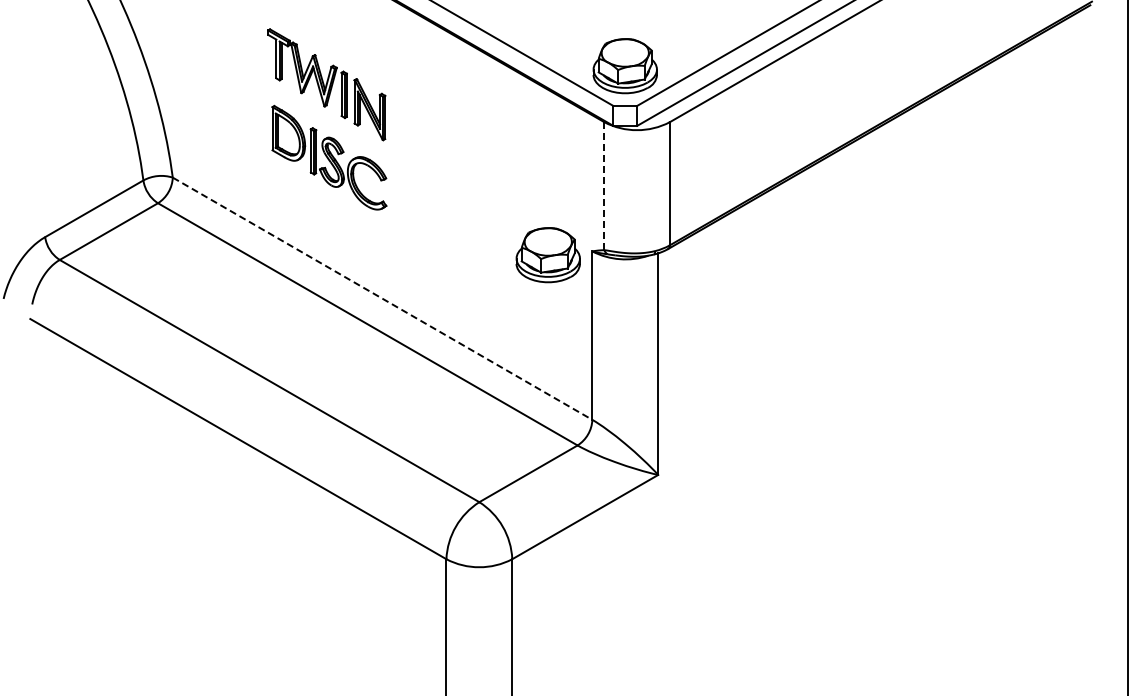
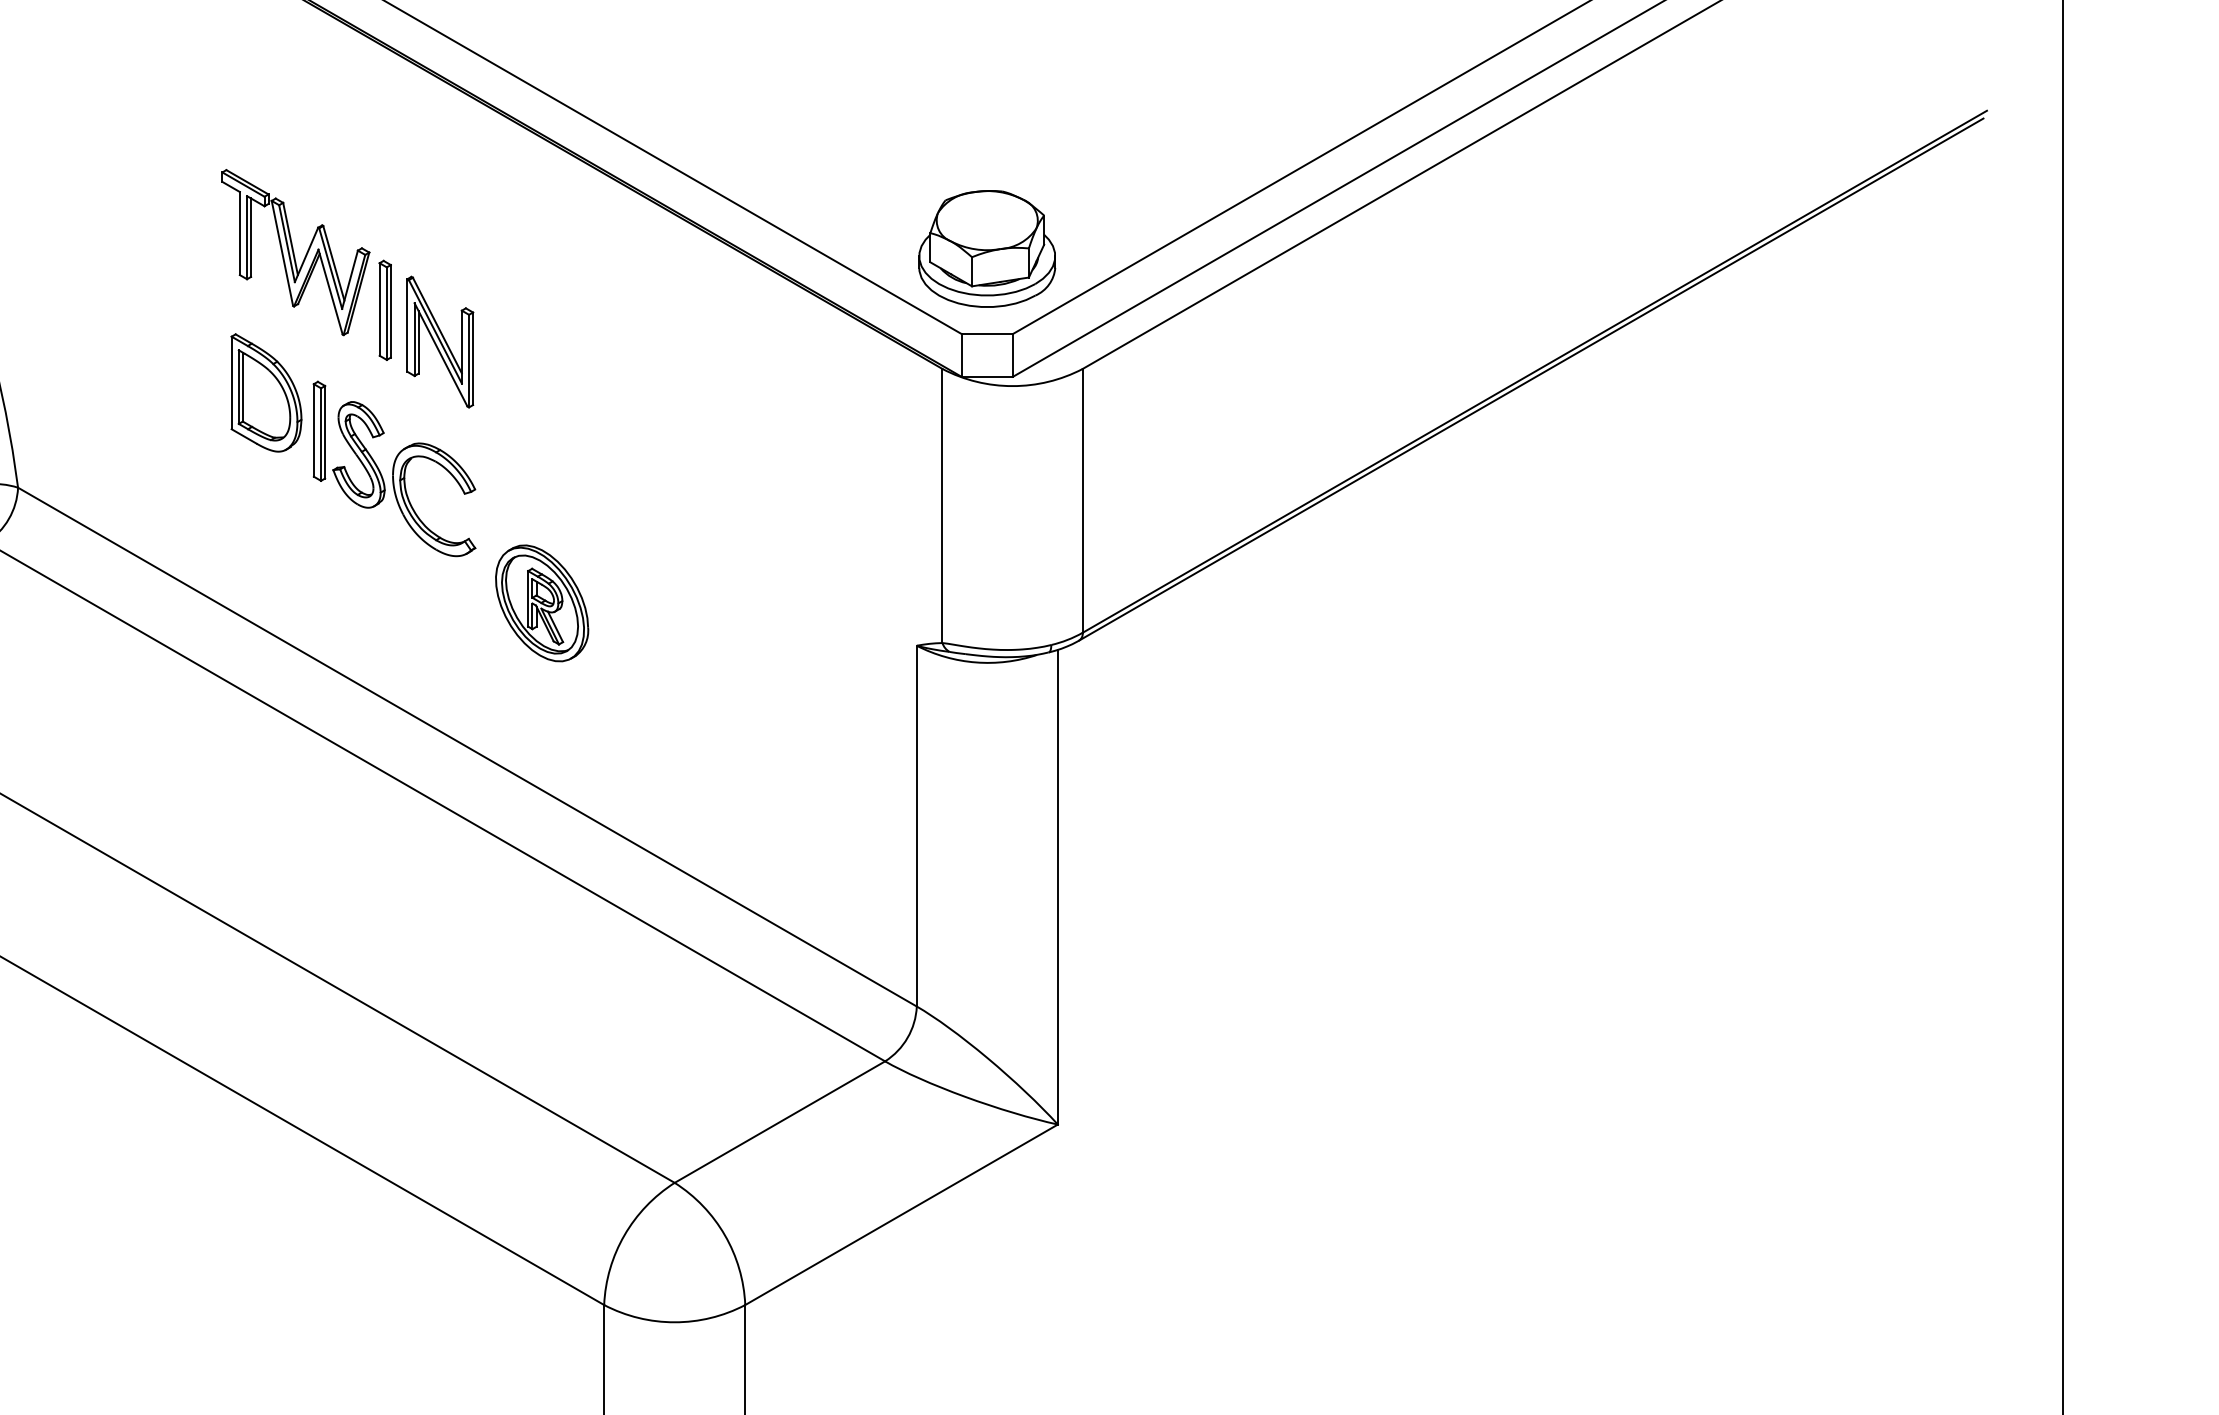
line: (604, 186) -> (942, 506), dashed -> solid
part: (417, 231) -> (542, 603), added
part: (547, 255) -> (820, 654), removed
line: (383, 299) -> (469, 748), dashed -> solid

